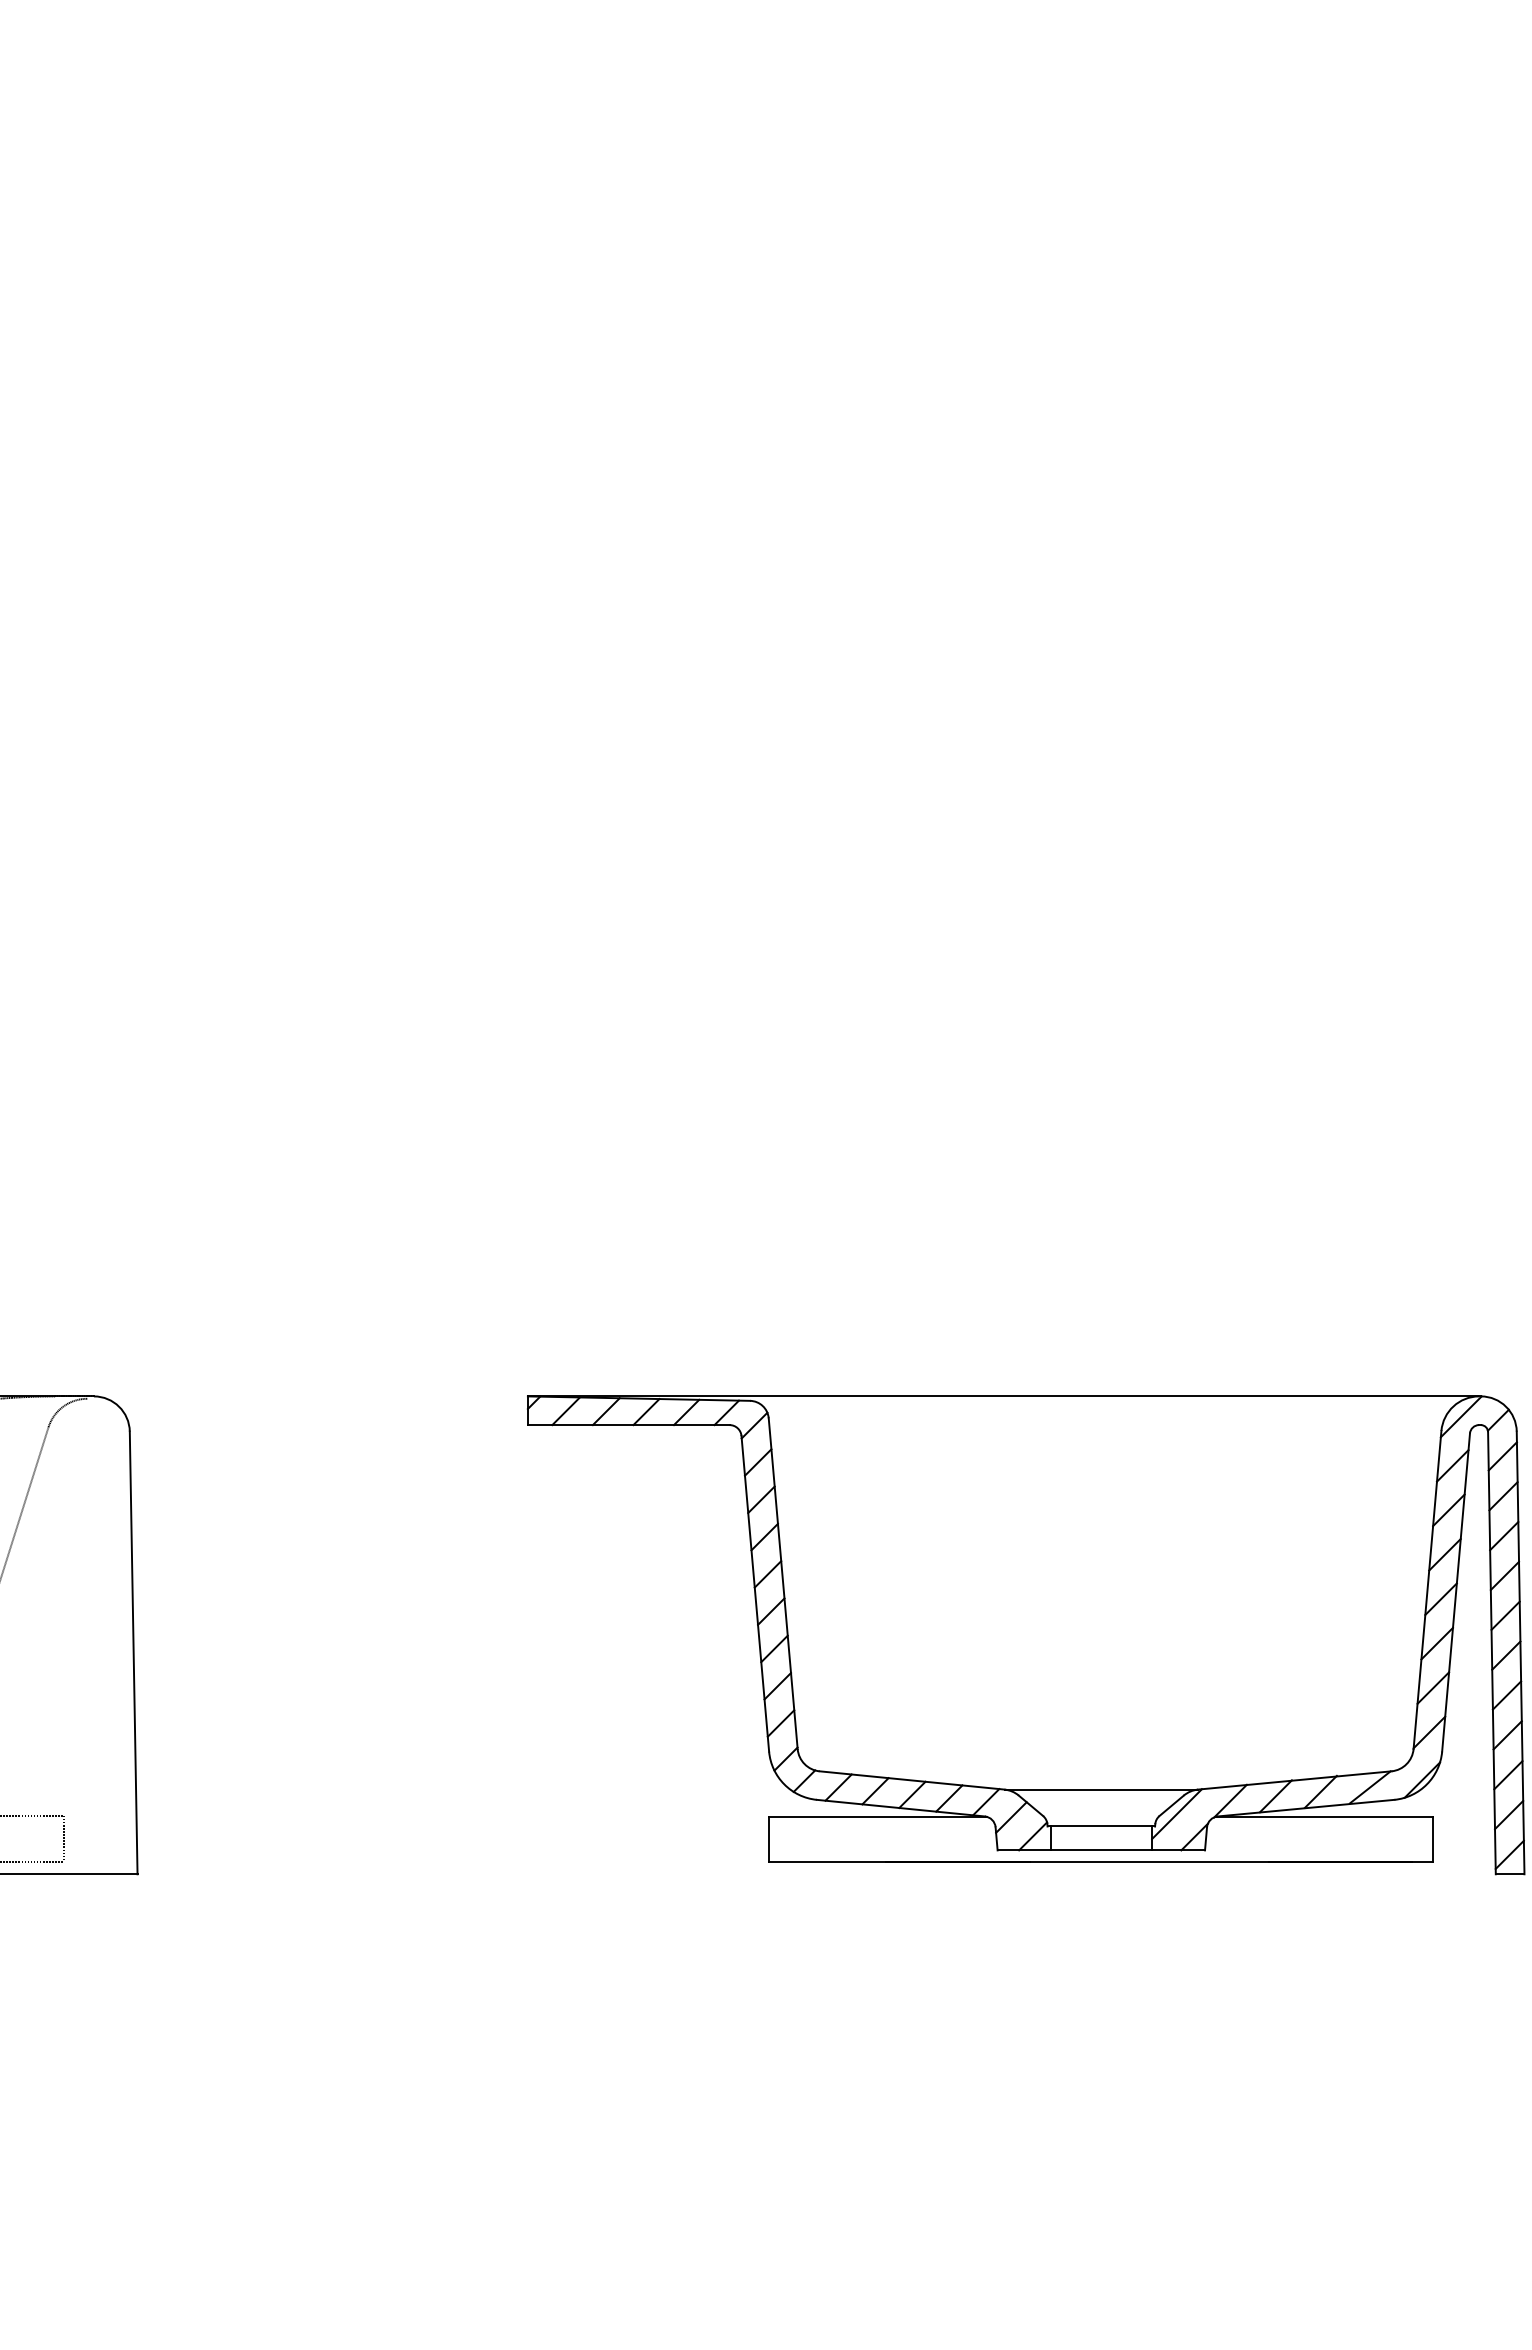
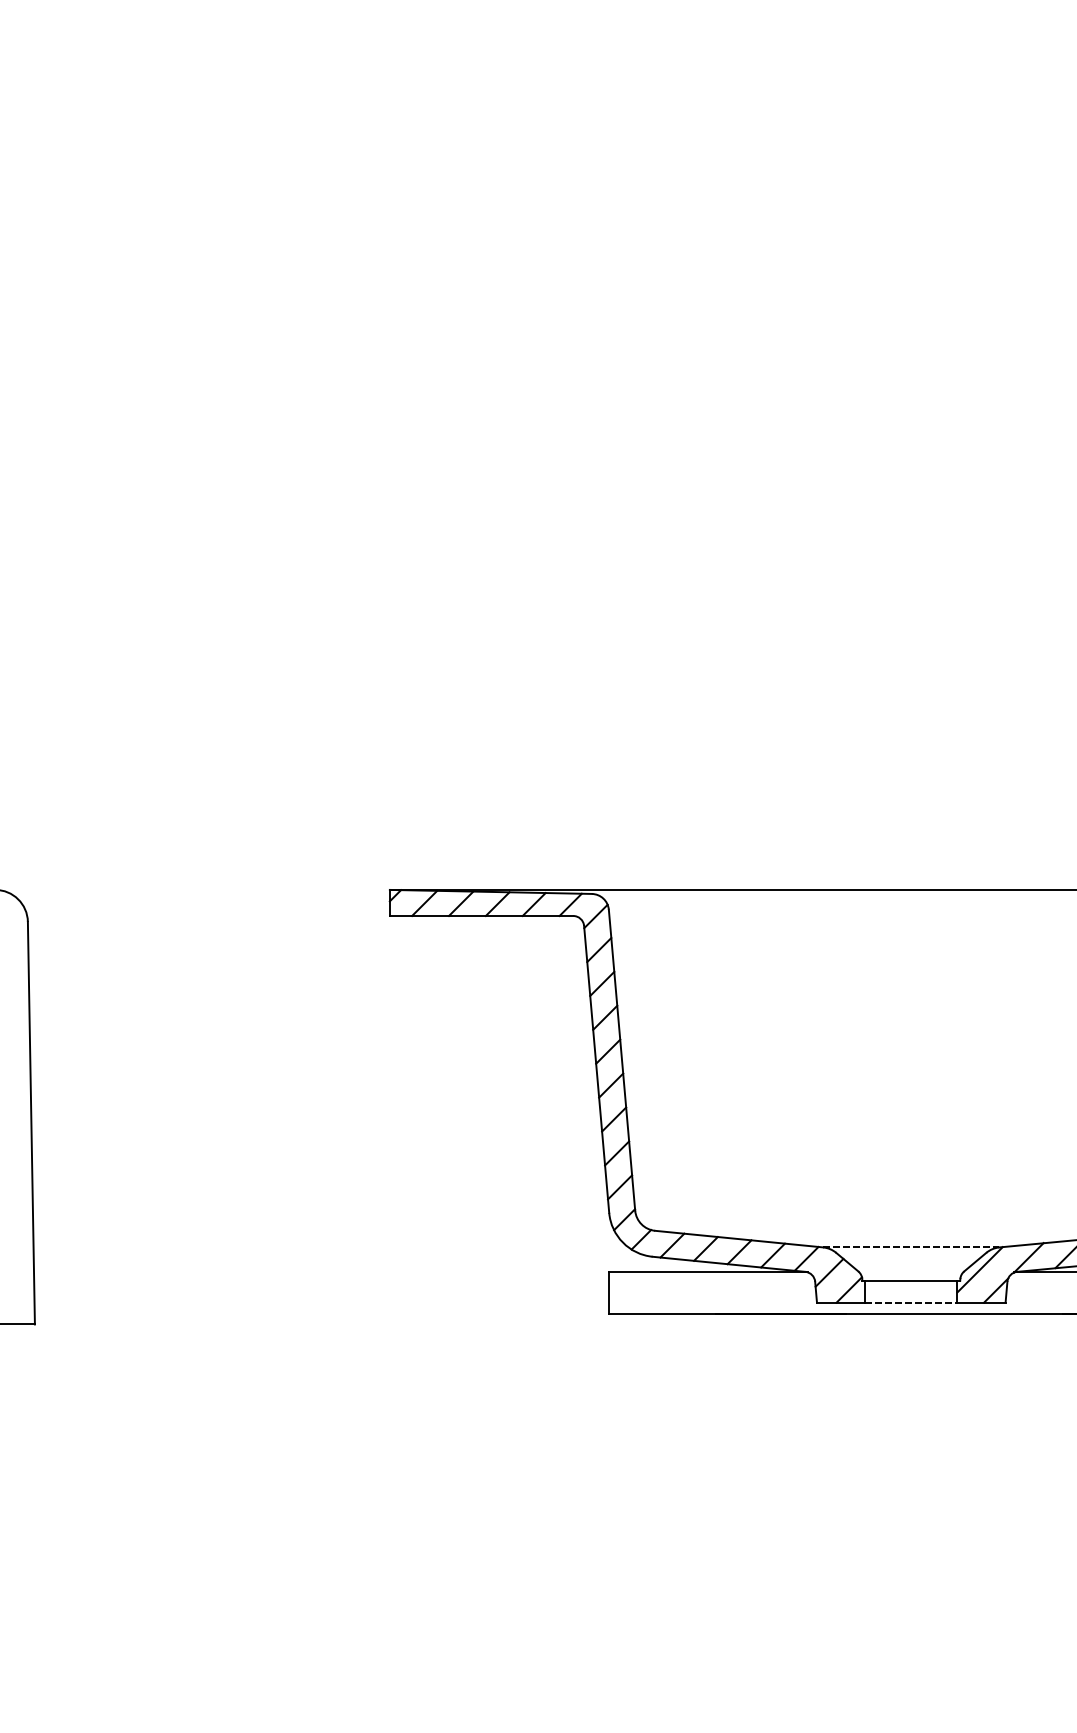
line: (1101, 1789) -> (911, 1247), solid -> dashed
line: (1101, 1850) -> (911, 1302), solid -> dashed

